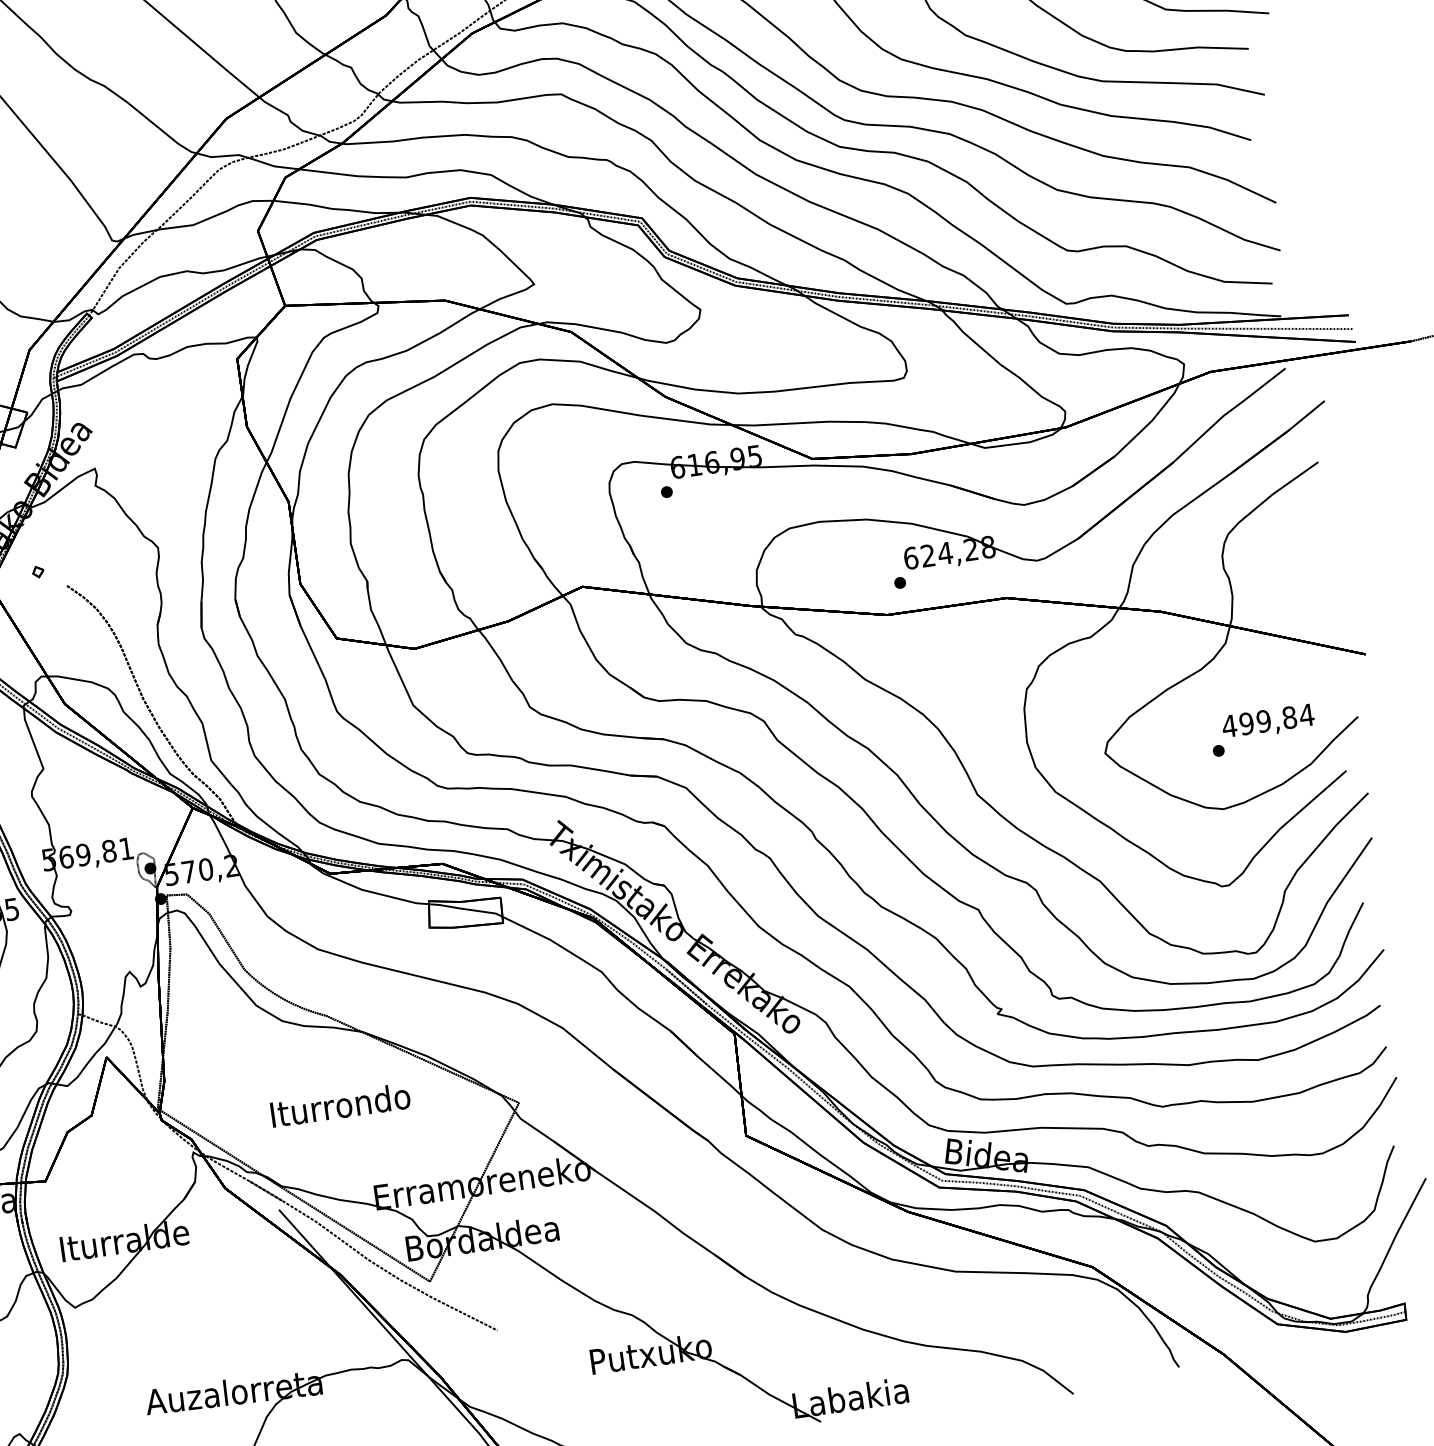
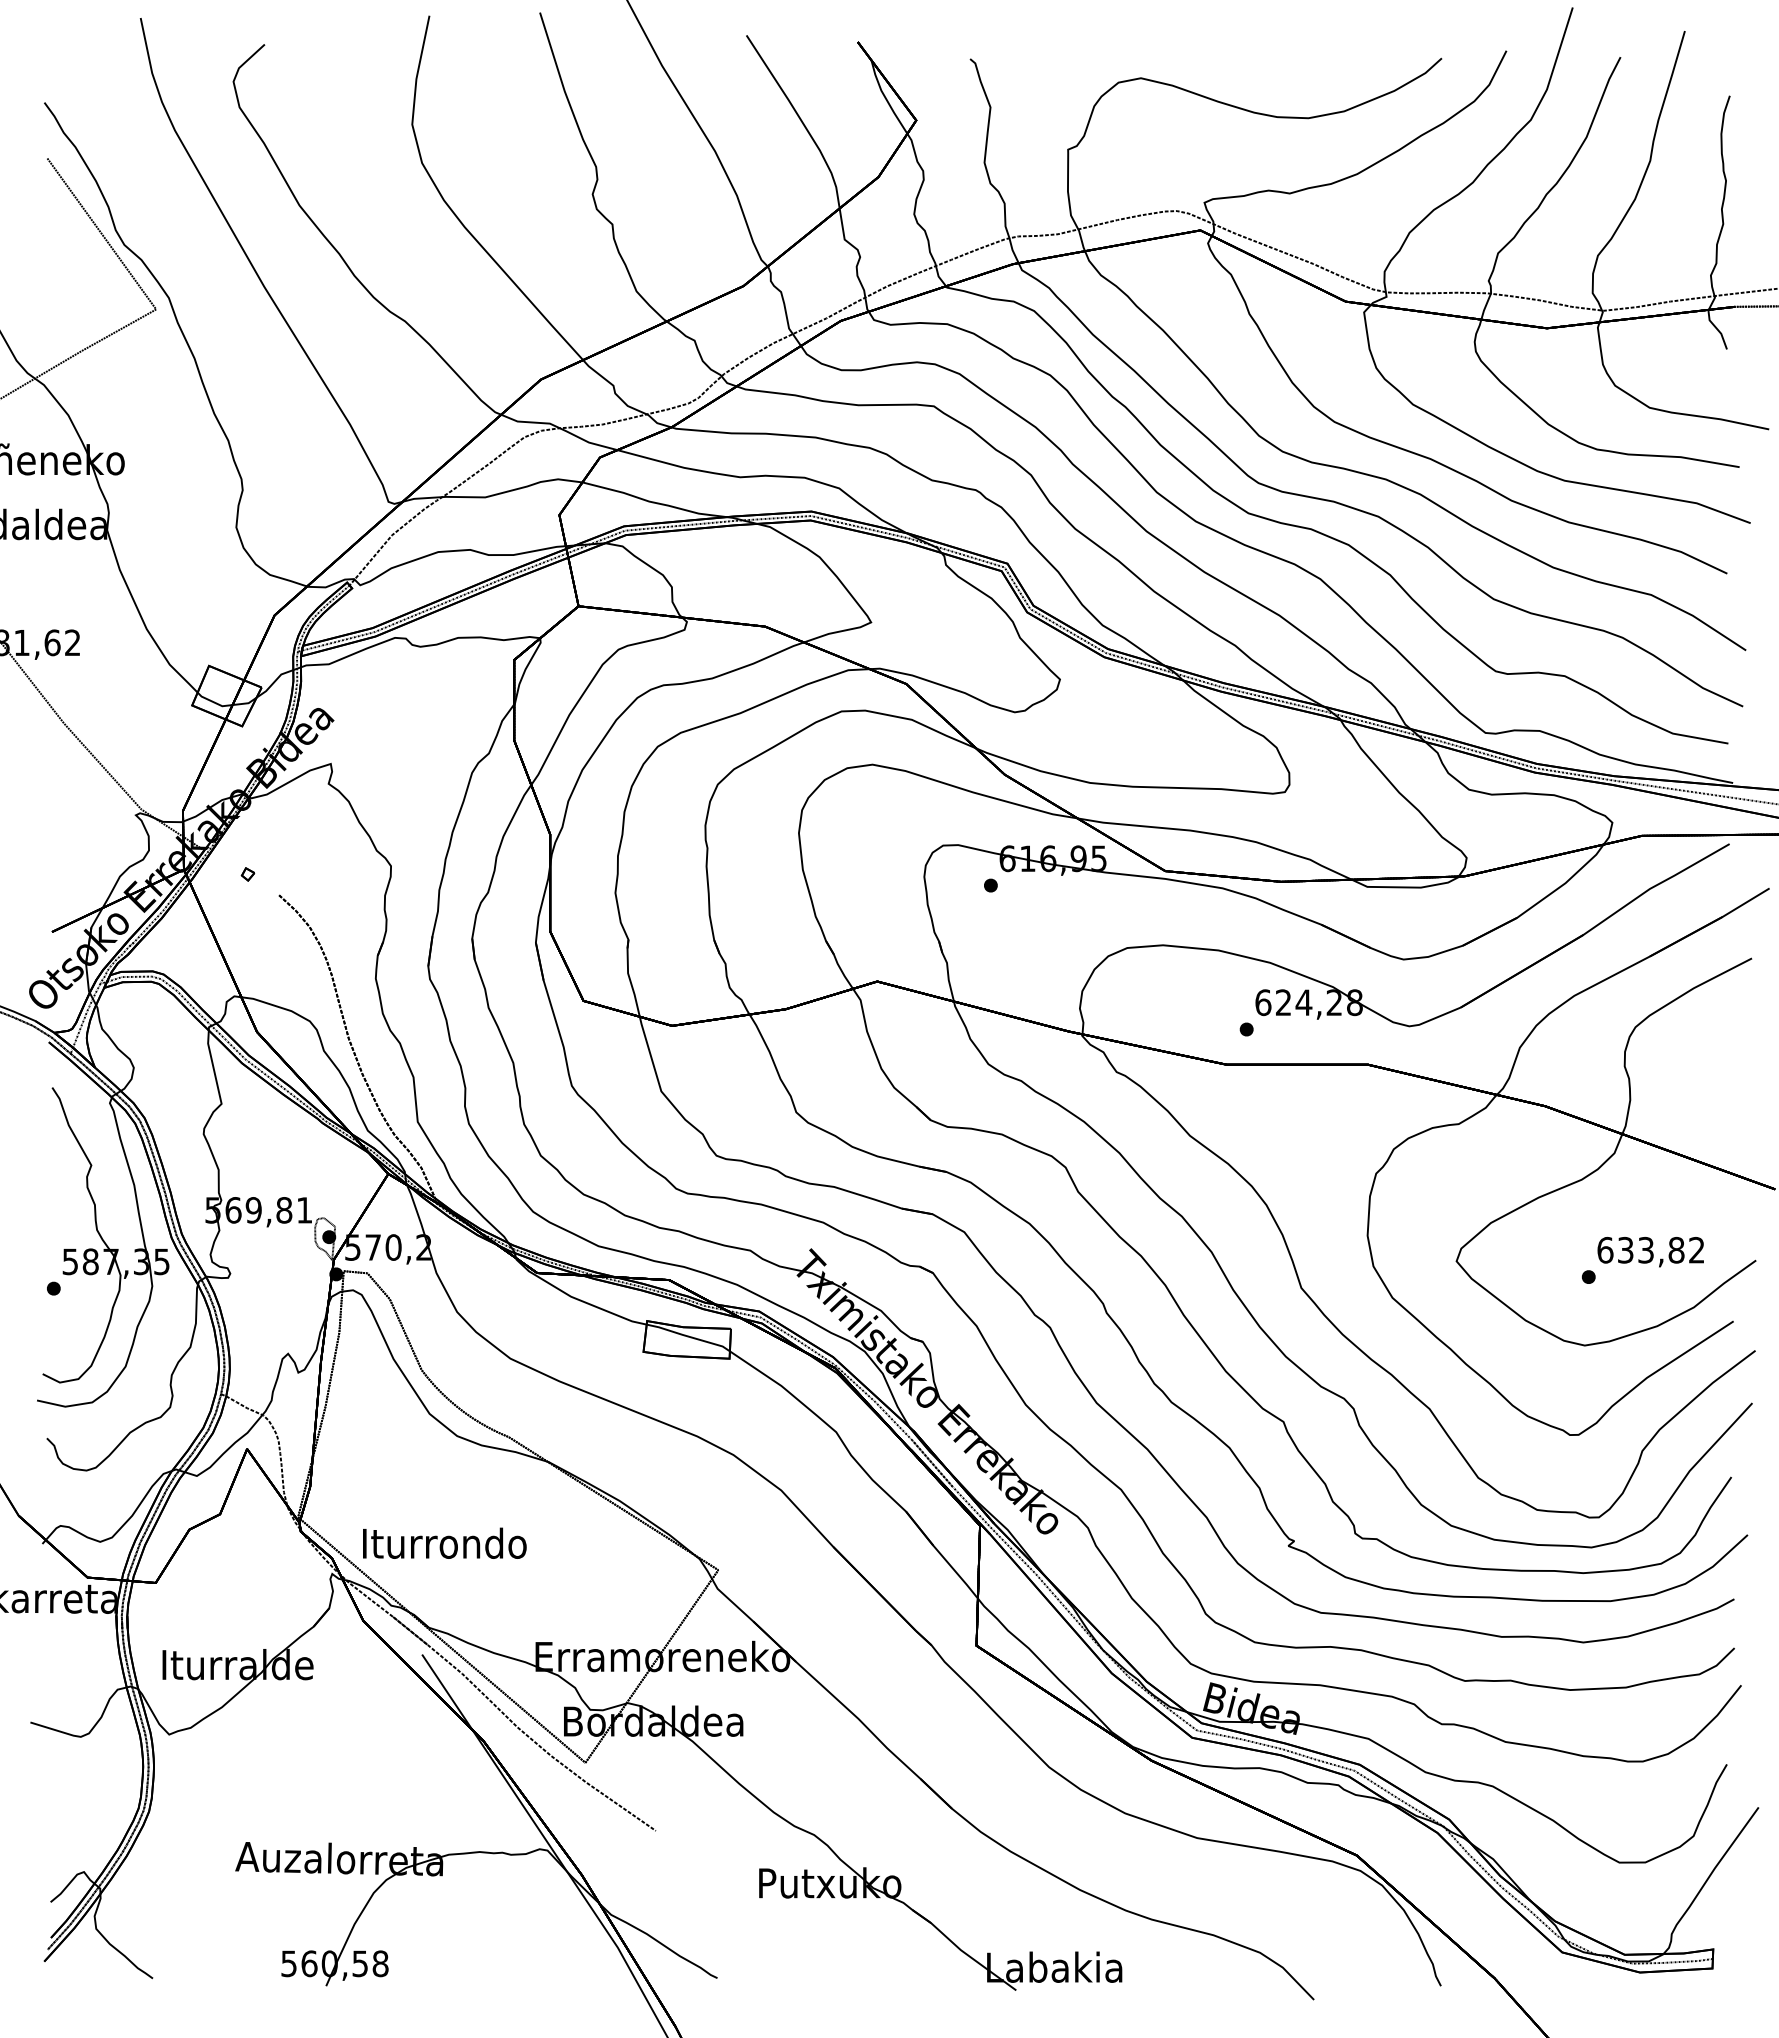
text: (1267, 720) -> (1650, 1249), 499,84 -> 633,82
text: (340, 1104) -> (444, 1542), moved

